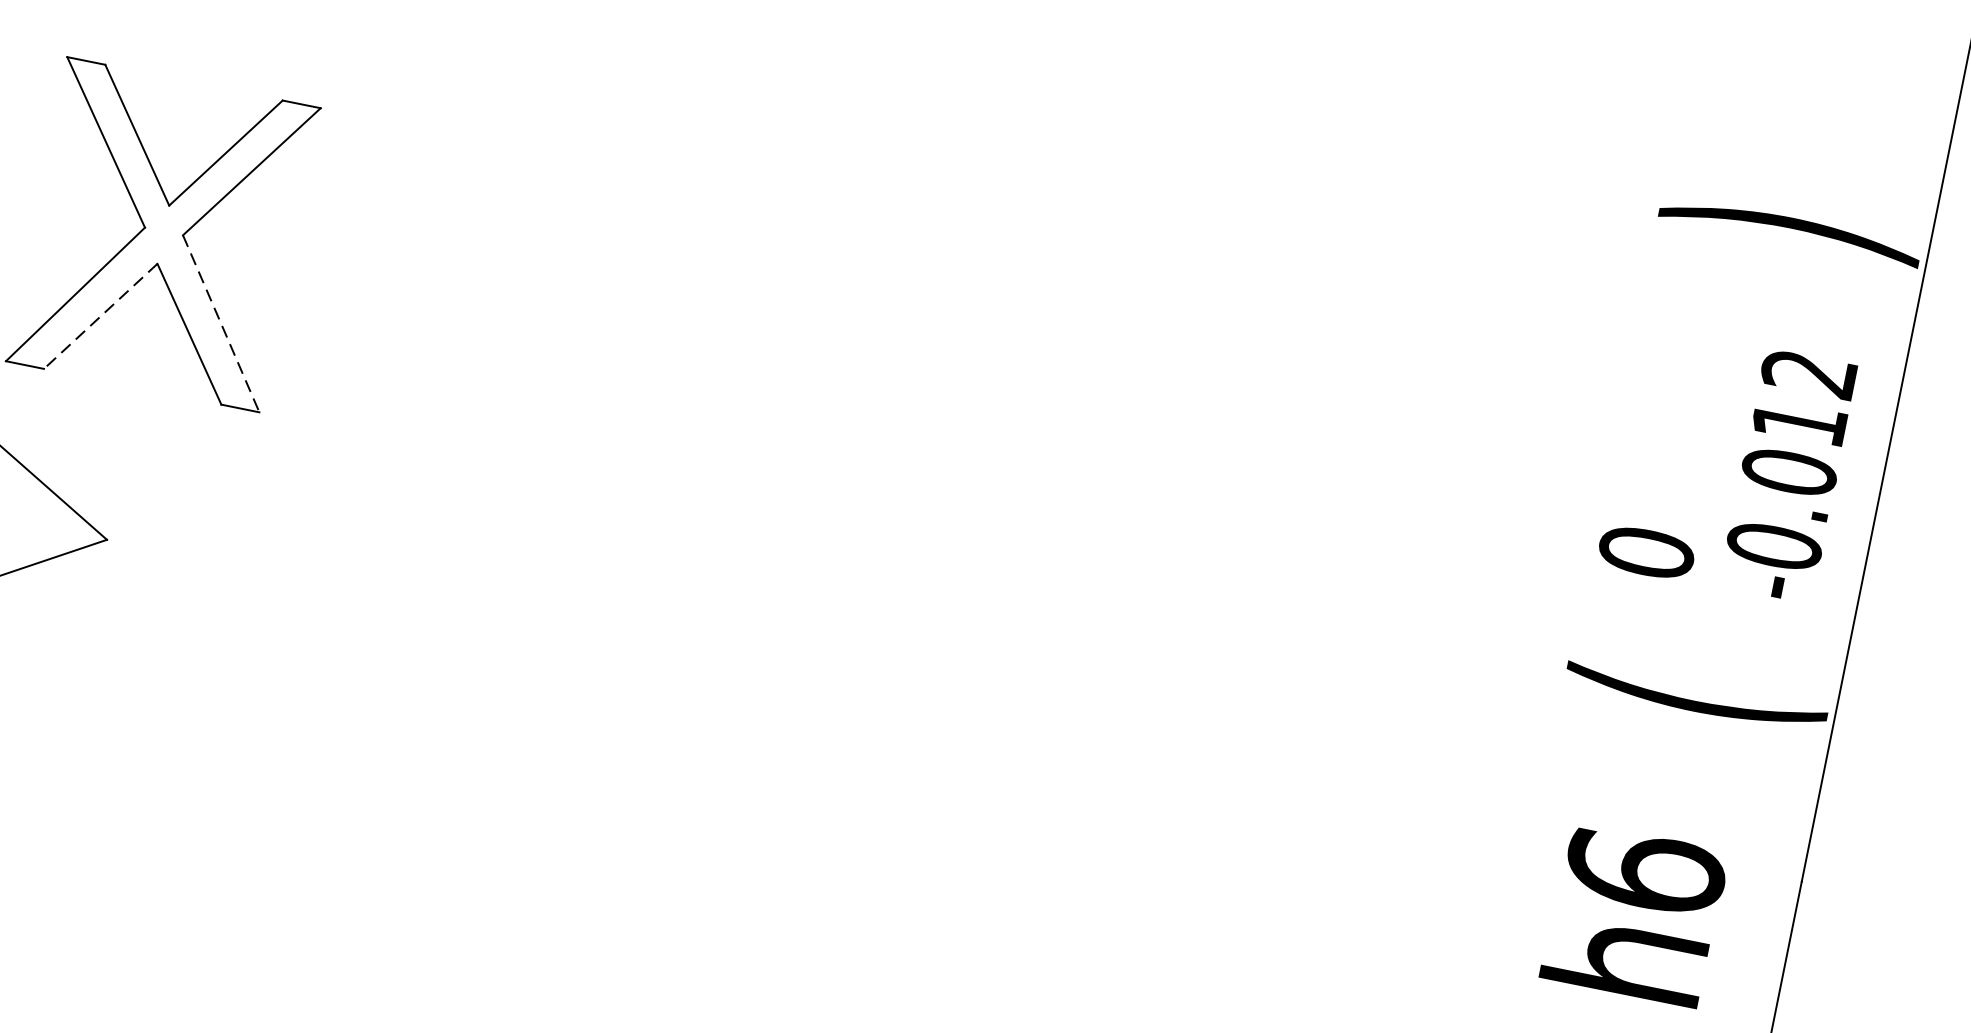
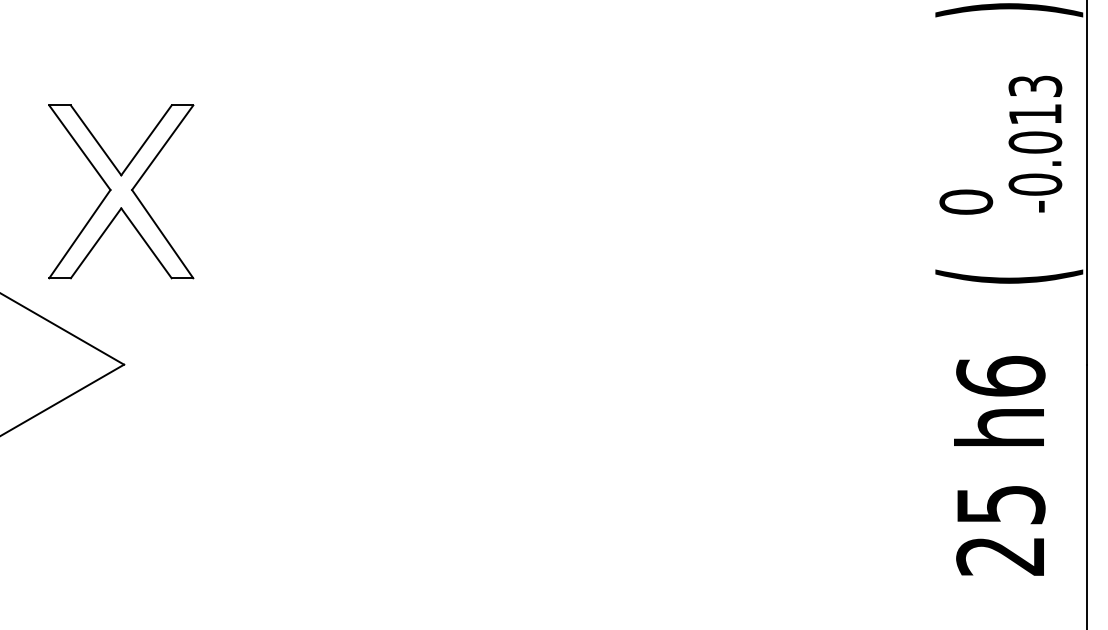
line: (99, 316) -> (95, 243), dashed -> solid
line: (220, 324) -> (162, 234), dashed -> solid
text: (1809, 373) -> (1035, 86), -0.012 -> -0.013

